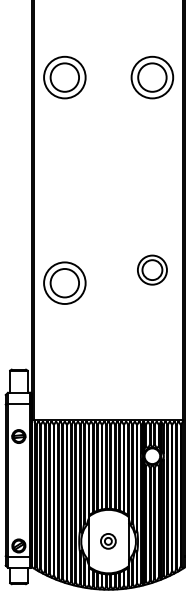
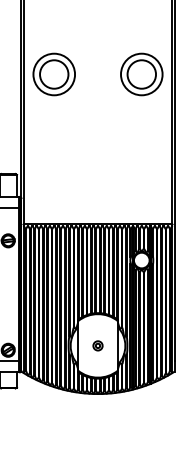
part: (152, 269) -> (141, 73), size x1.43
part: (64, 282) -> (53, 73), moved
part: (108, 541) -> (97, 345), size x0.62

